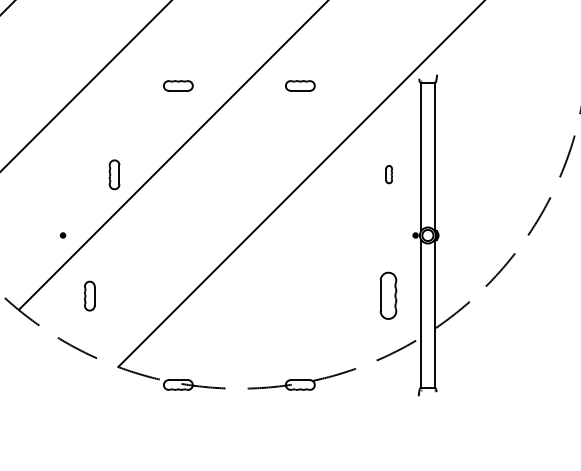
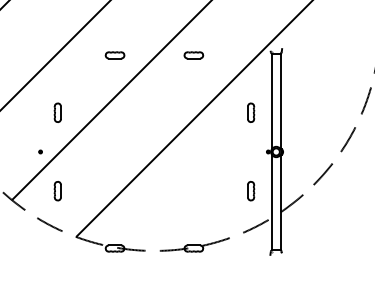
part: (113, 174) -> (57, 112), moved
part: (389, 174) -> (251, 112), size x1.67
part: (389, 296) -> (251, 191), size x0.62

